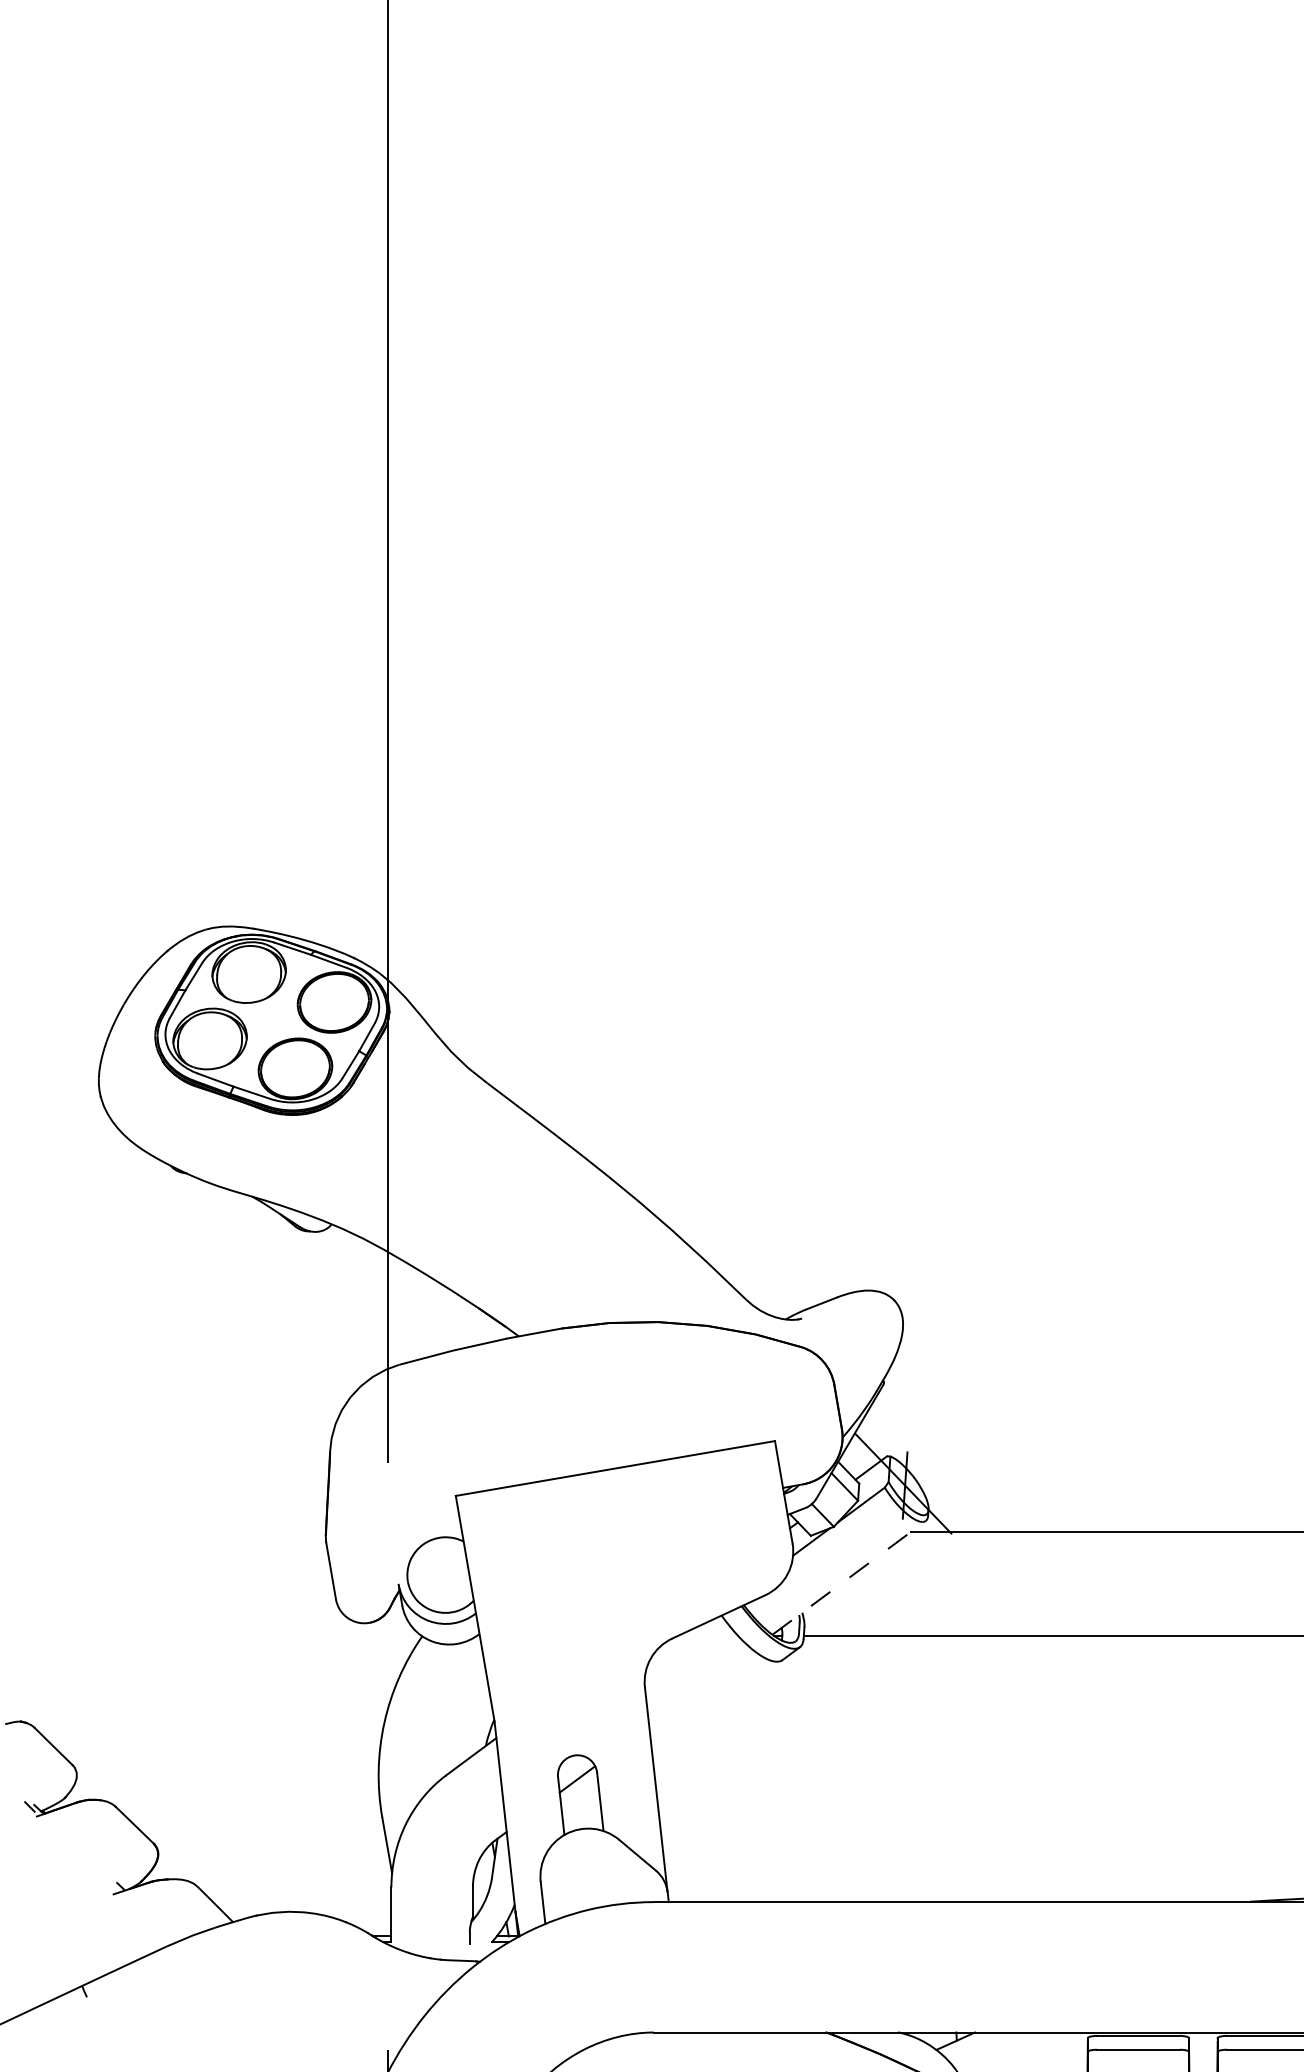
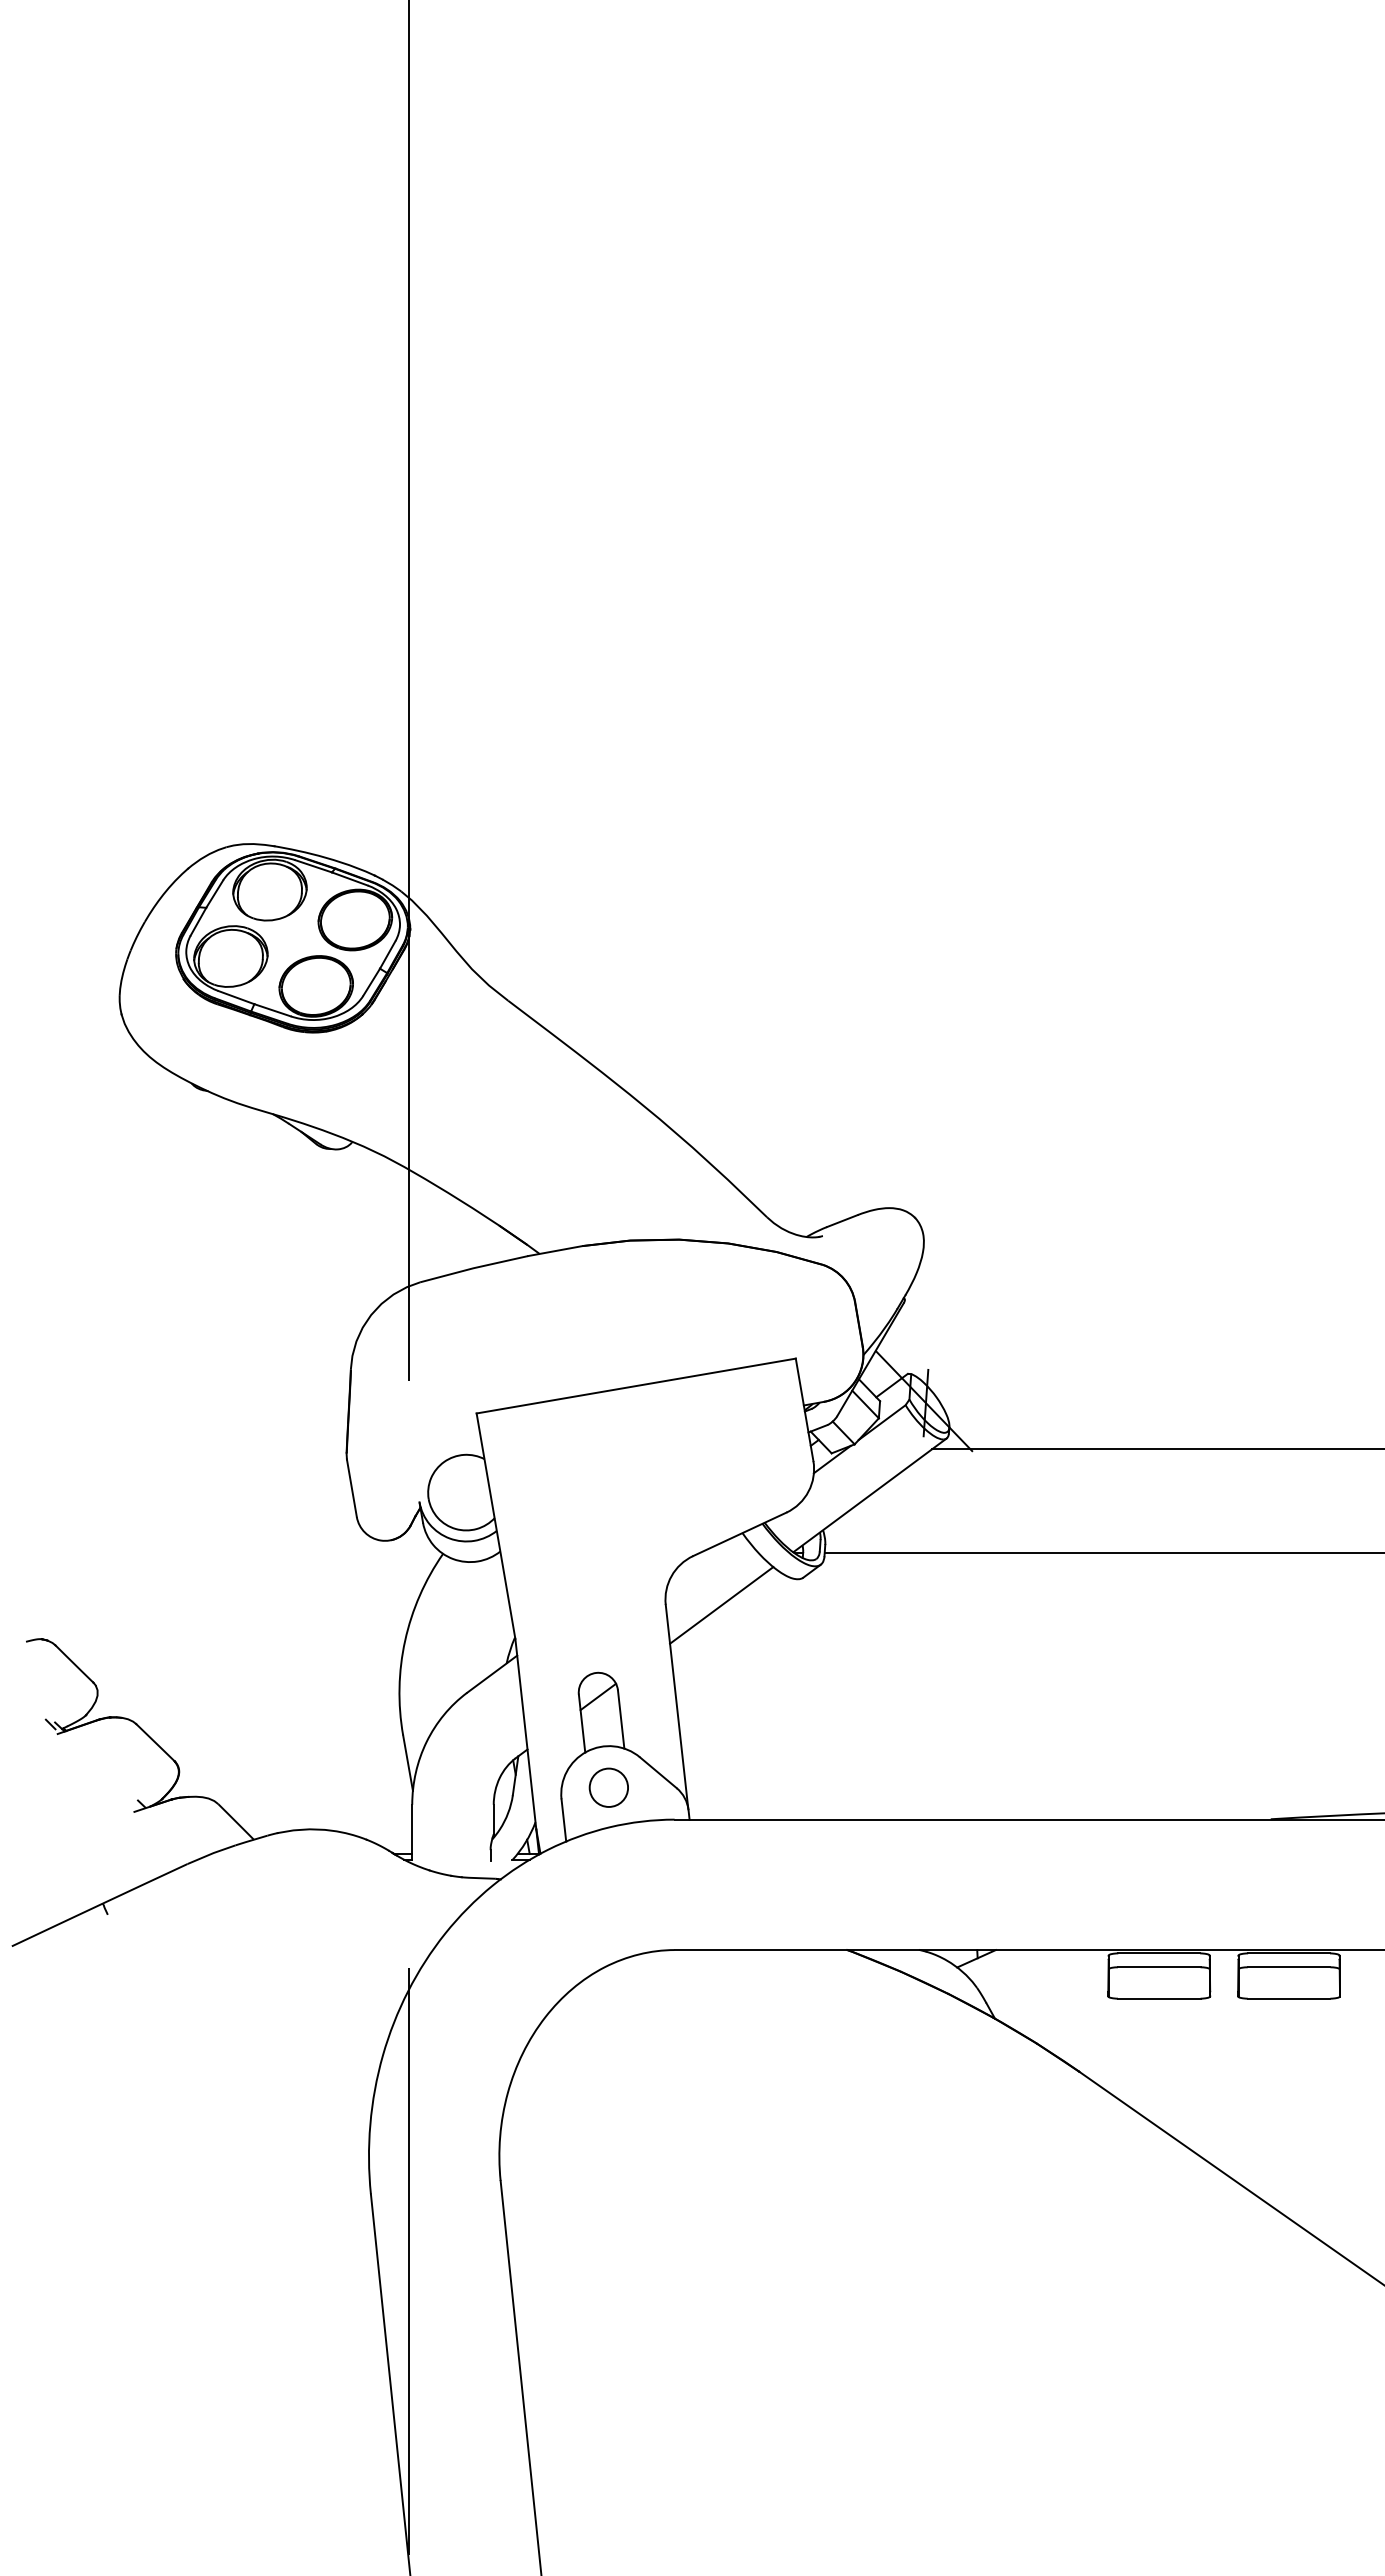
line: (849, 1577) -> (870, 1495), dashed -> solid
line: (700, 1687) -> (721, 1605), added
circle: (587, 1869) -> (608, 1787), added

